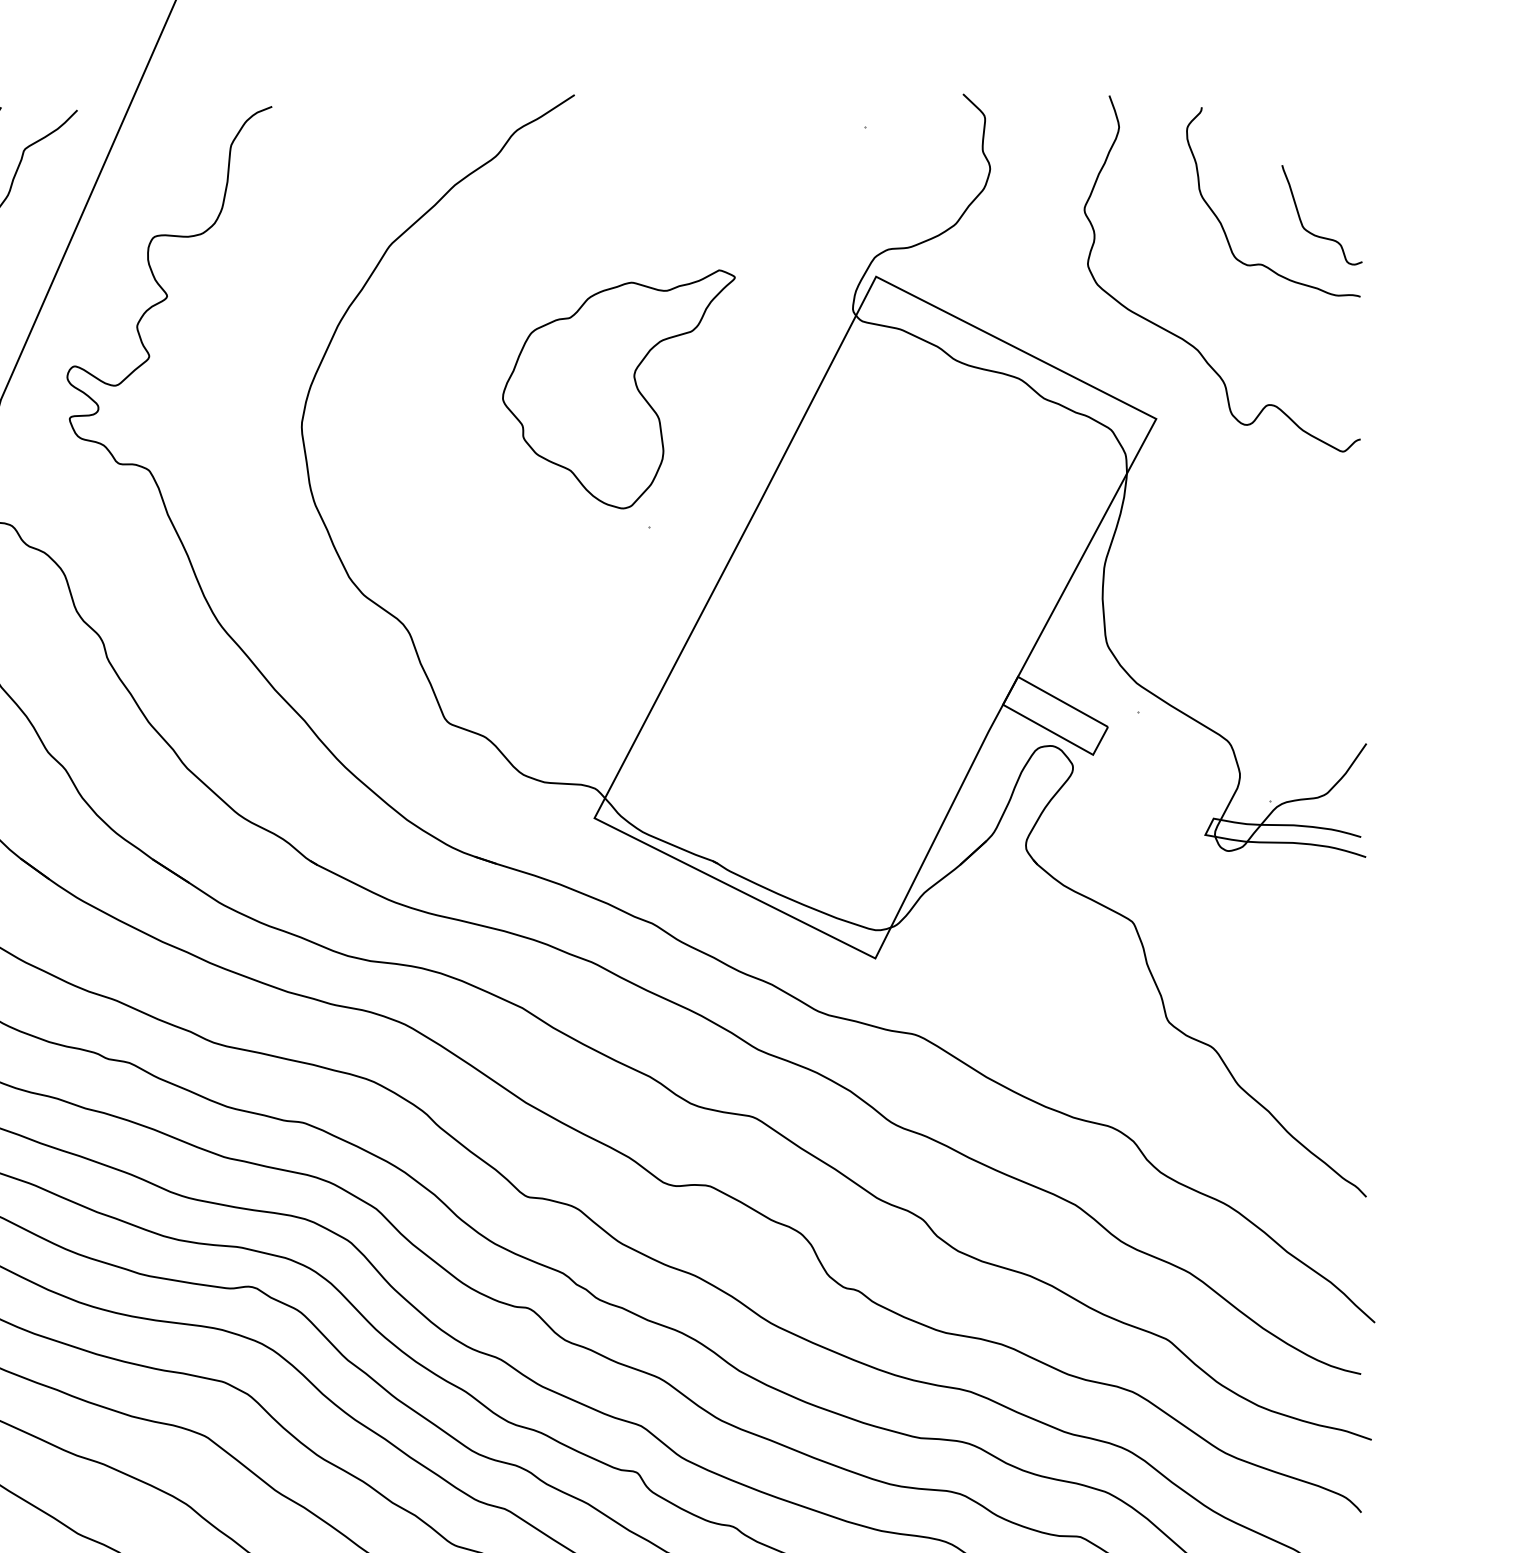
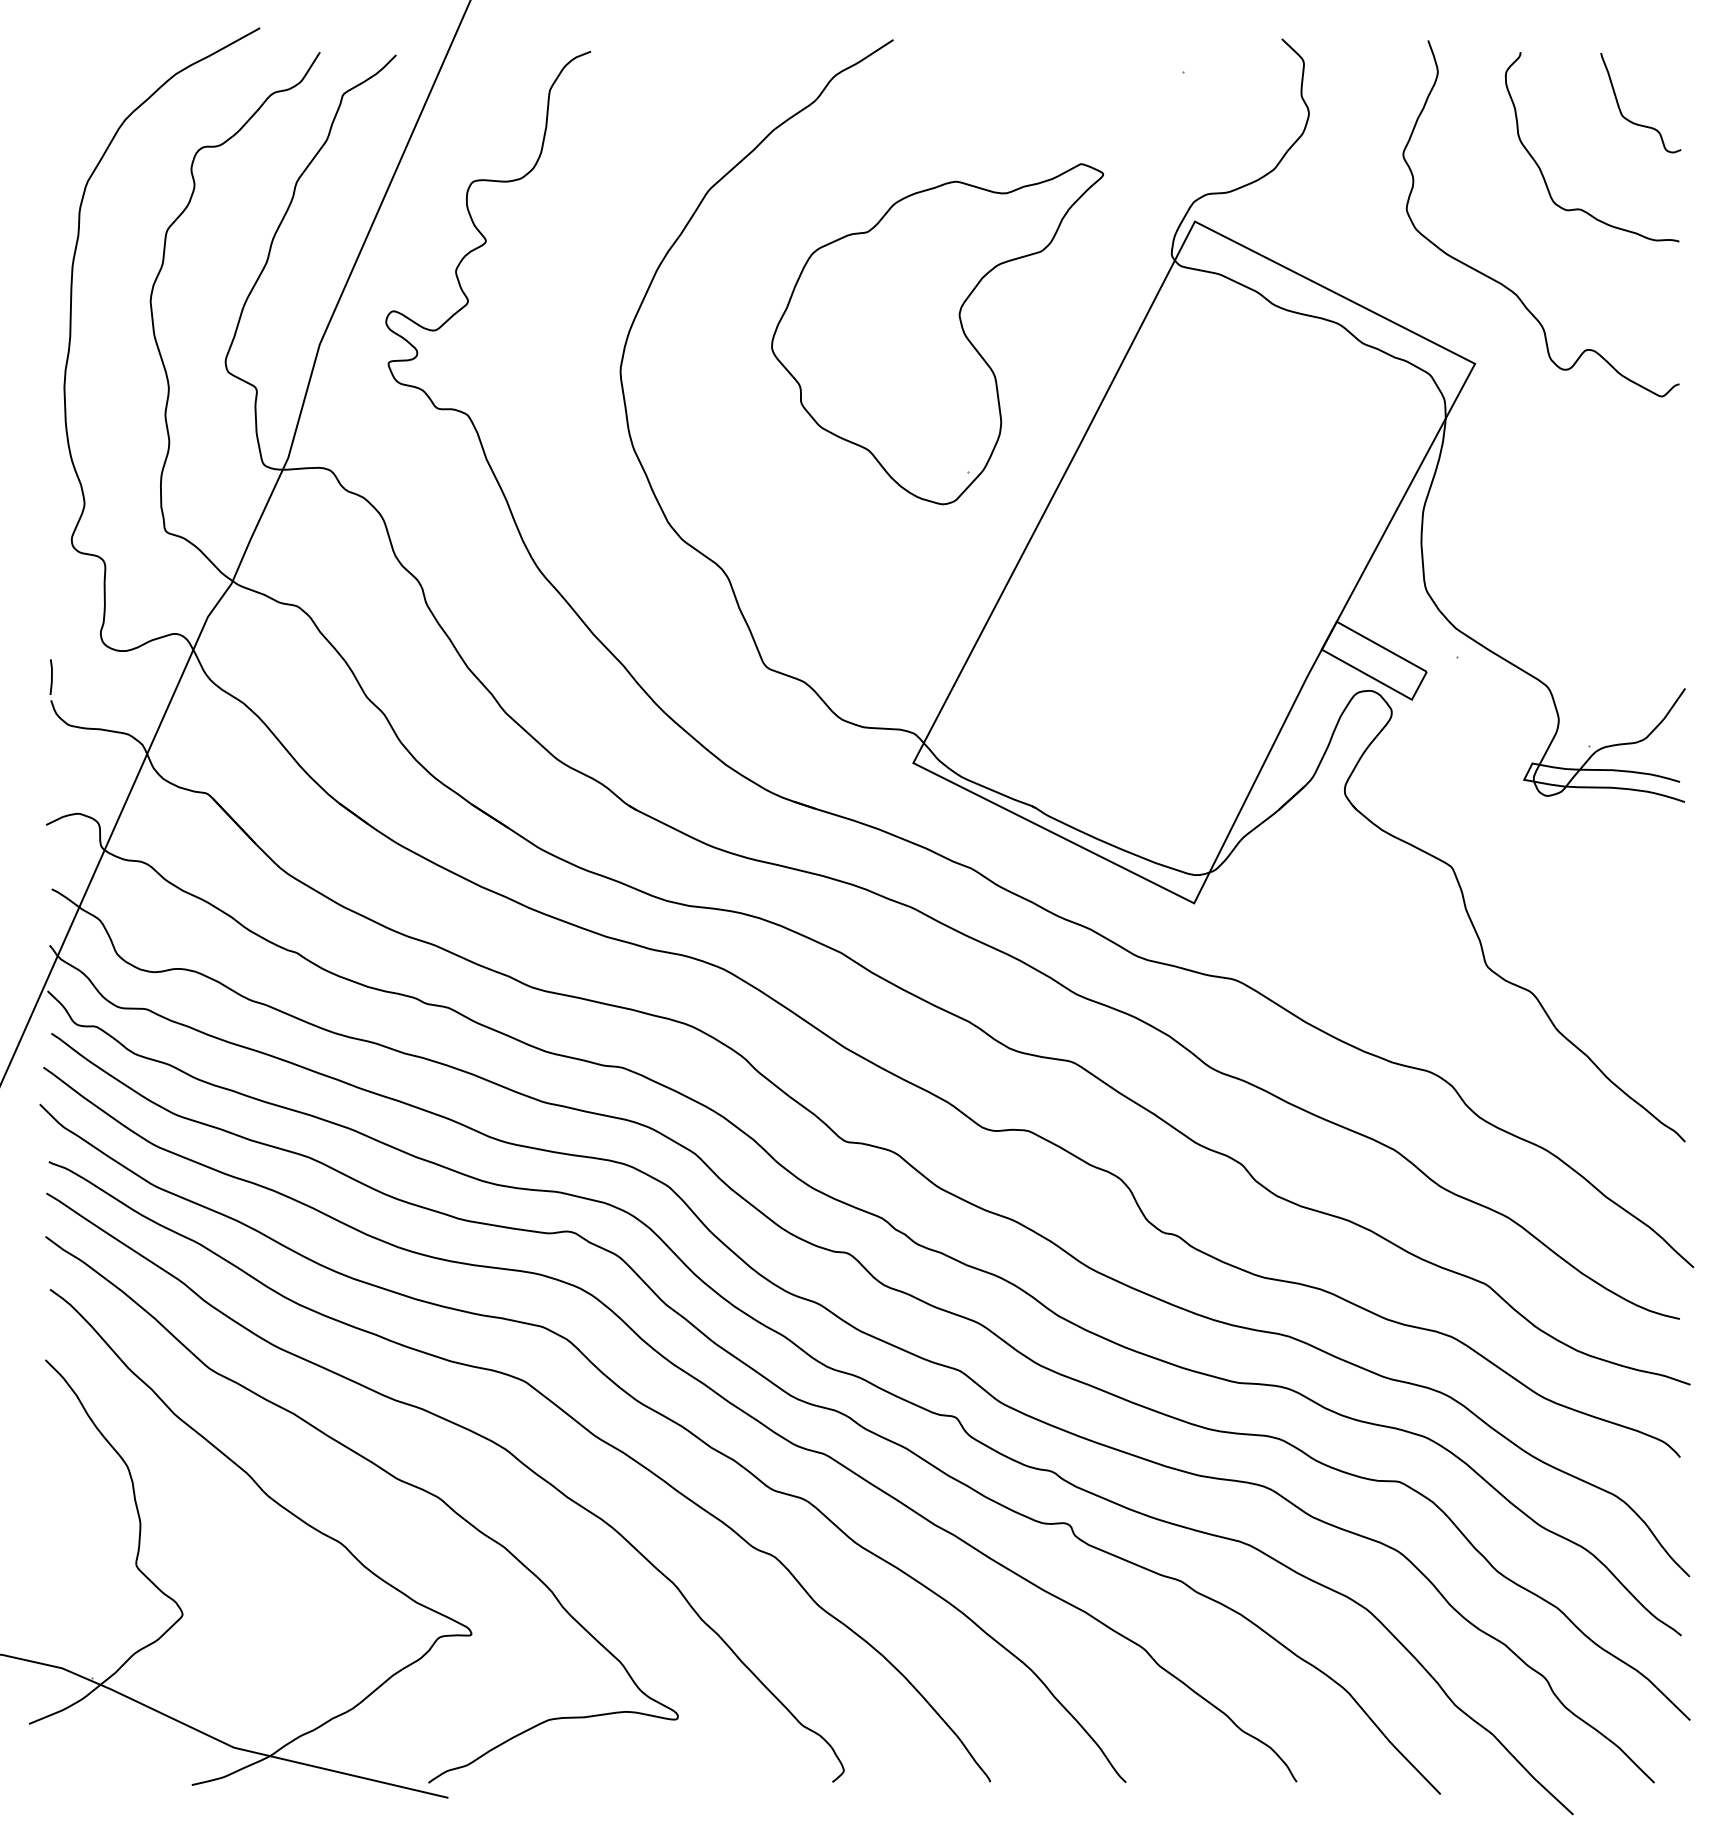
curve: (1313, 233) -> (1632, 121), moved
part: (618, 389) -> (937, 334), size x1.43

